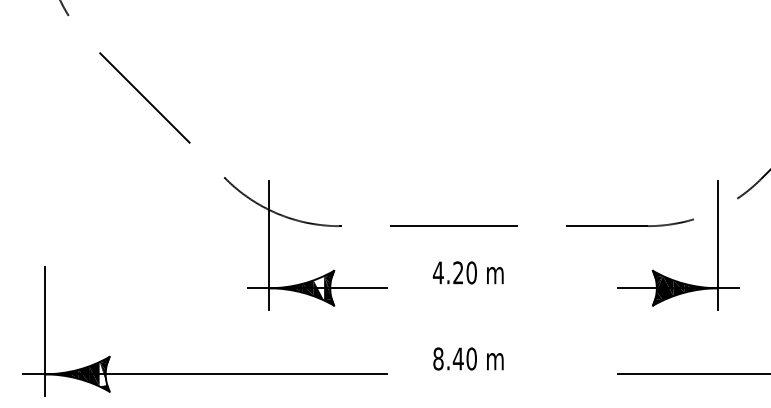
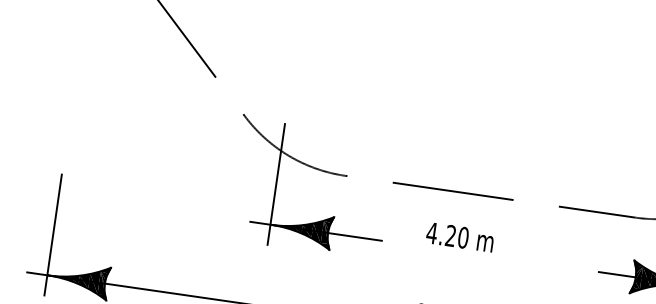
fill: (318, 288) -> (317, 231), added
fill: (103, 374) -> (102, 283), added

